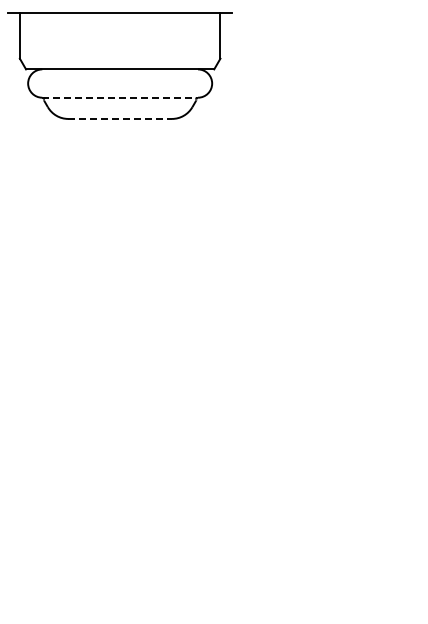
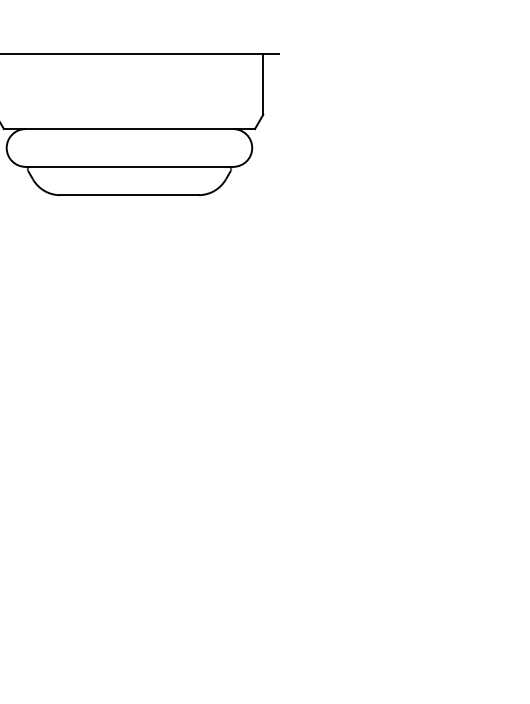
line: (120, 97) -> (129, 166), dashed -> solid
line: (120, 118) -> (129, 194), dashed -> solid

